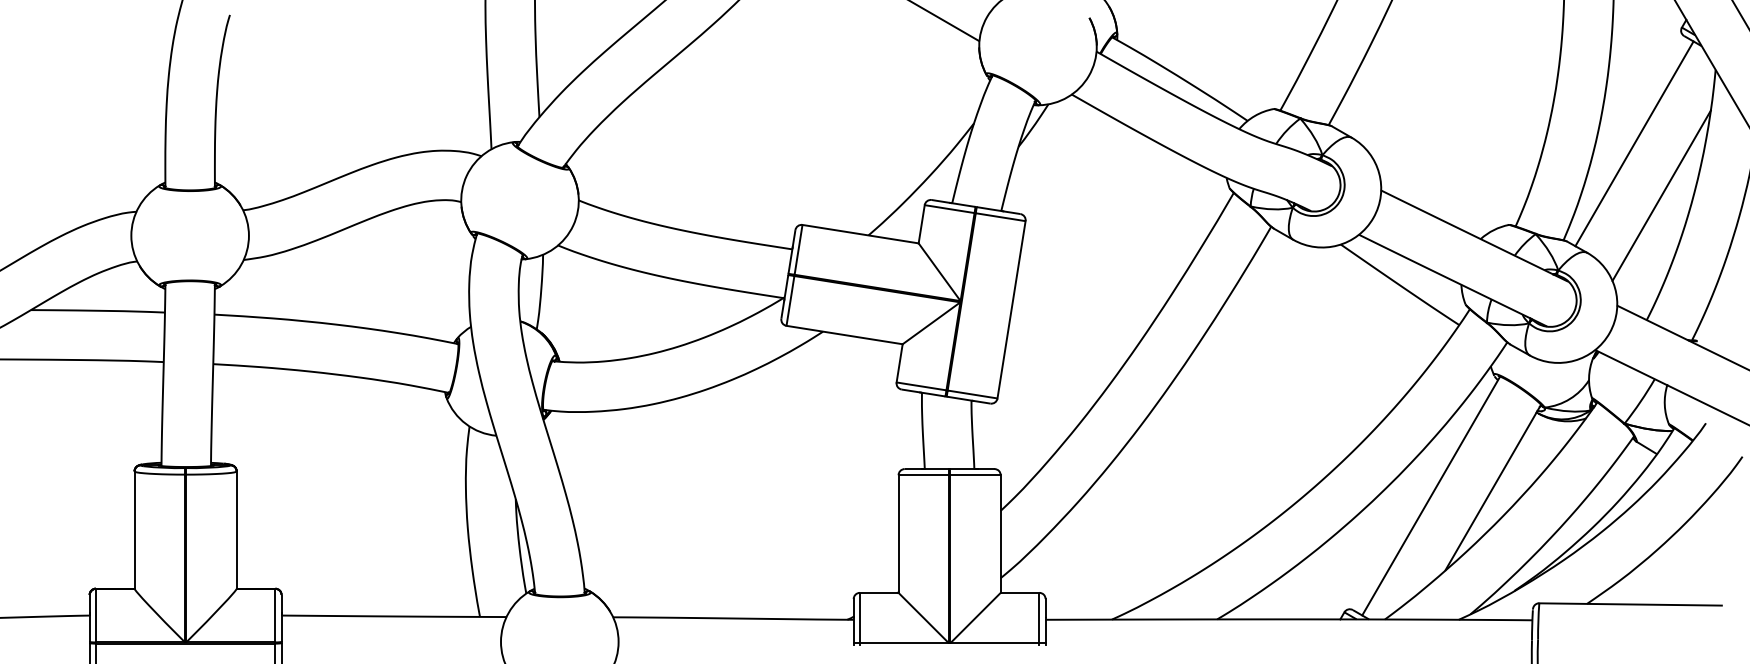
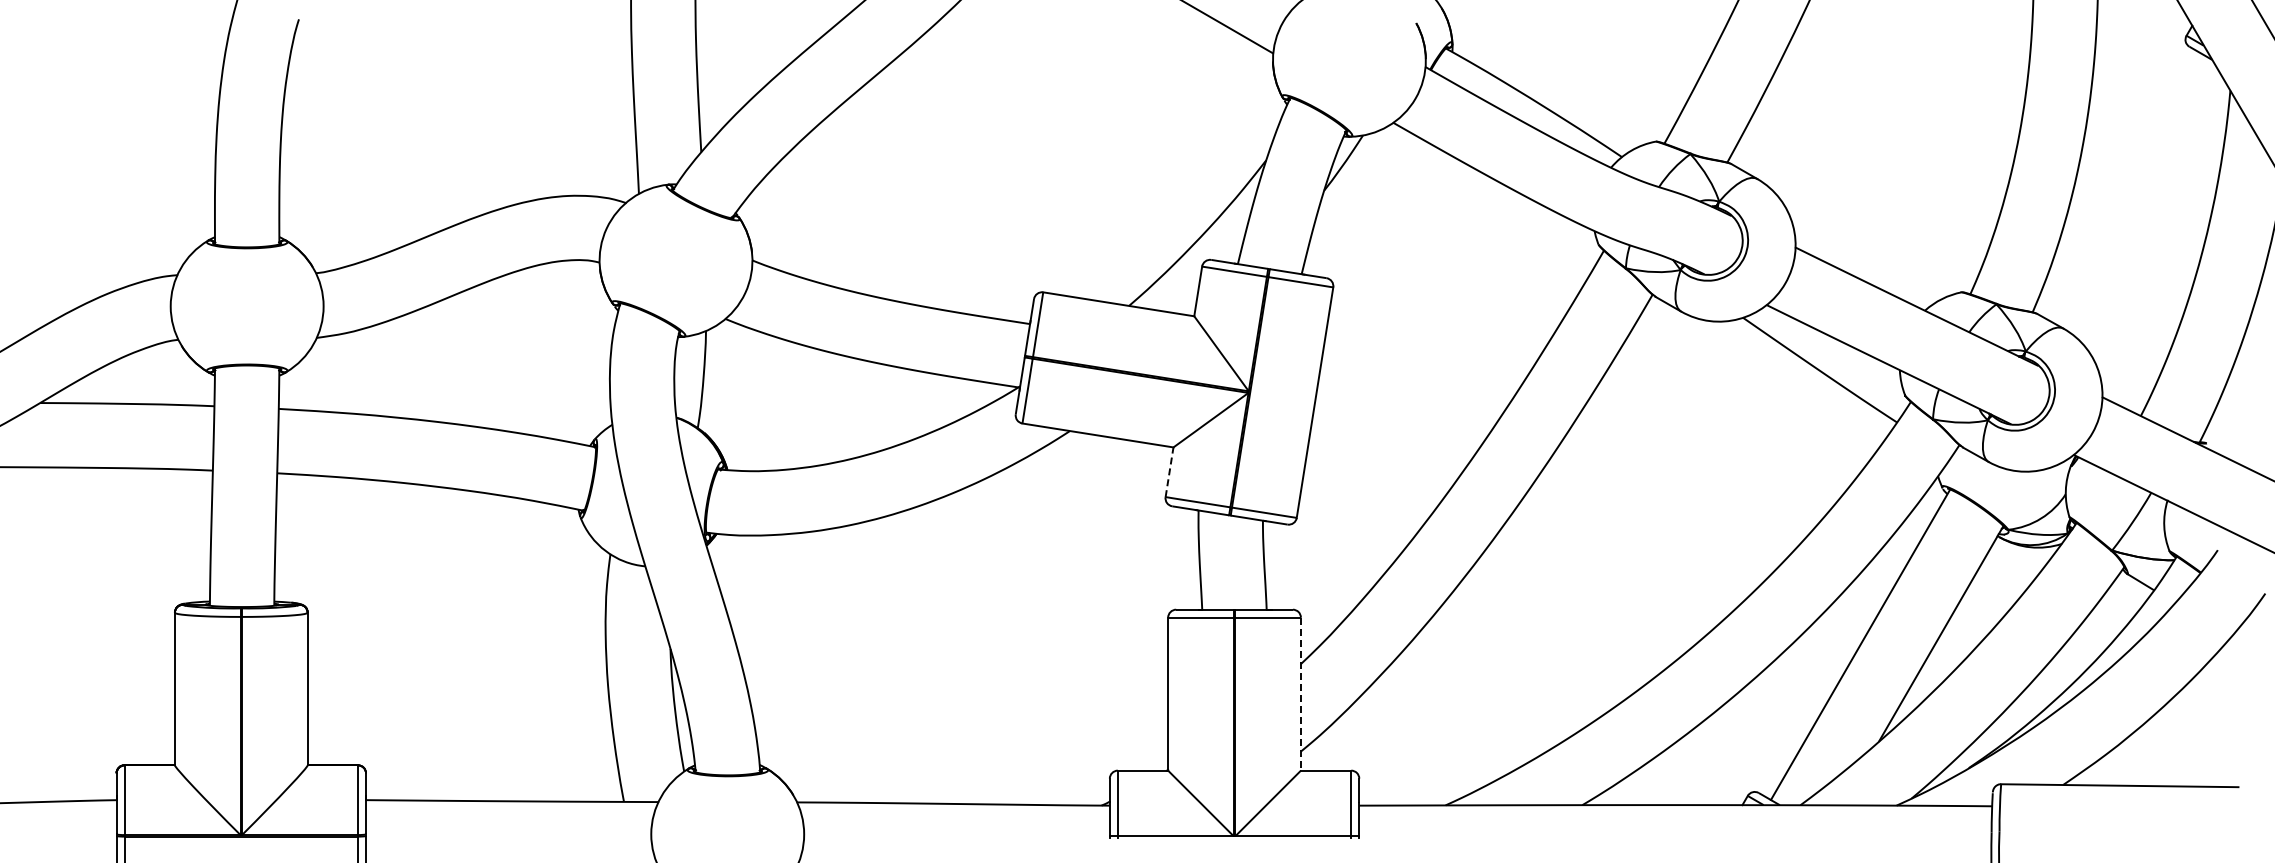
line: (1634, 143) -> (2124, 186), removed
line: (1661, 195) -> (2160, 254), removed
line: (899, 362) -> (1169, 471), solid -> dashed
line: (1000, 534) -> (1300, 694), solid -> dashed

